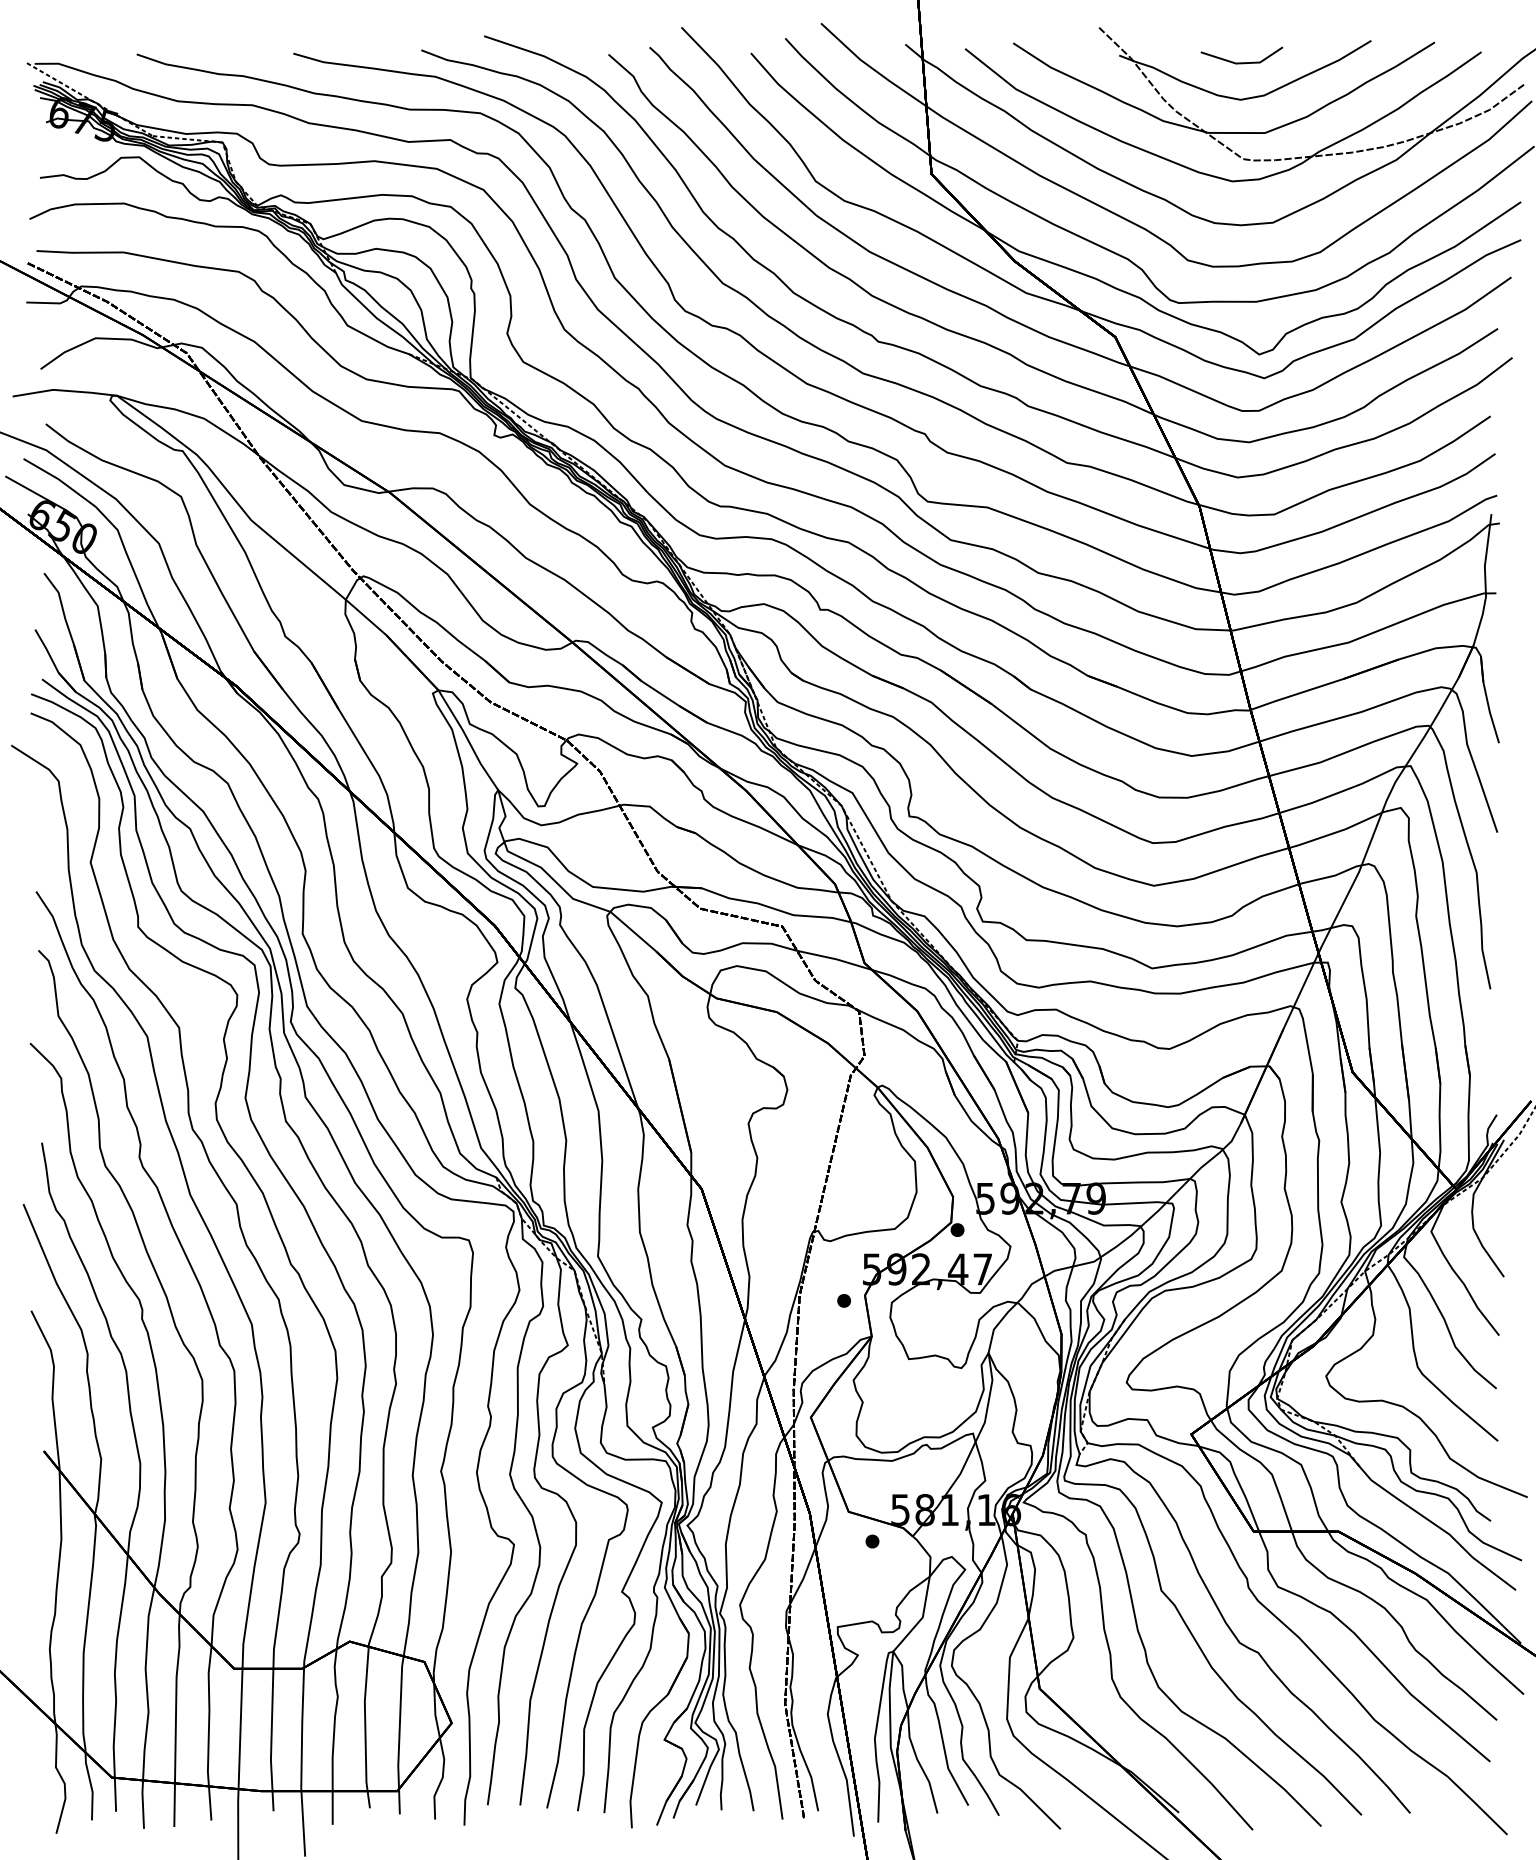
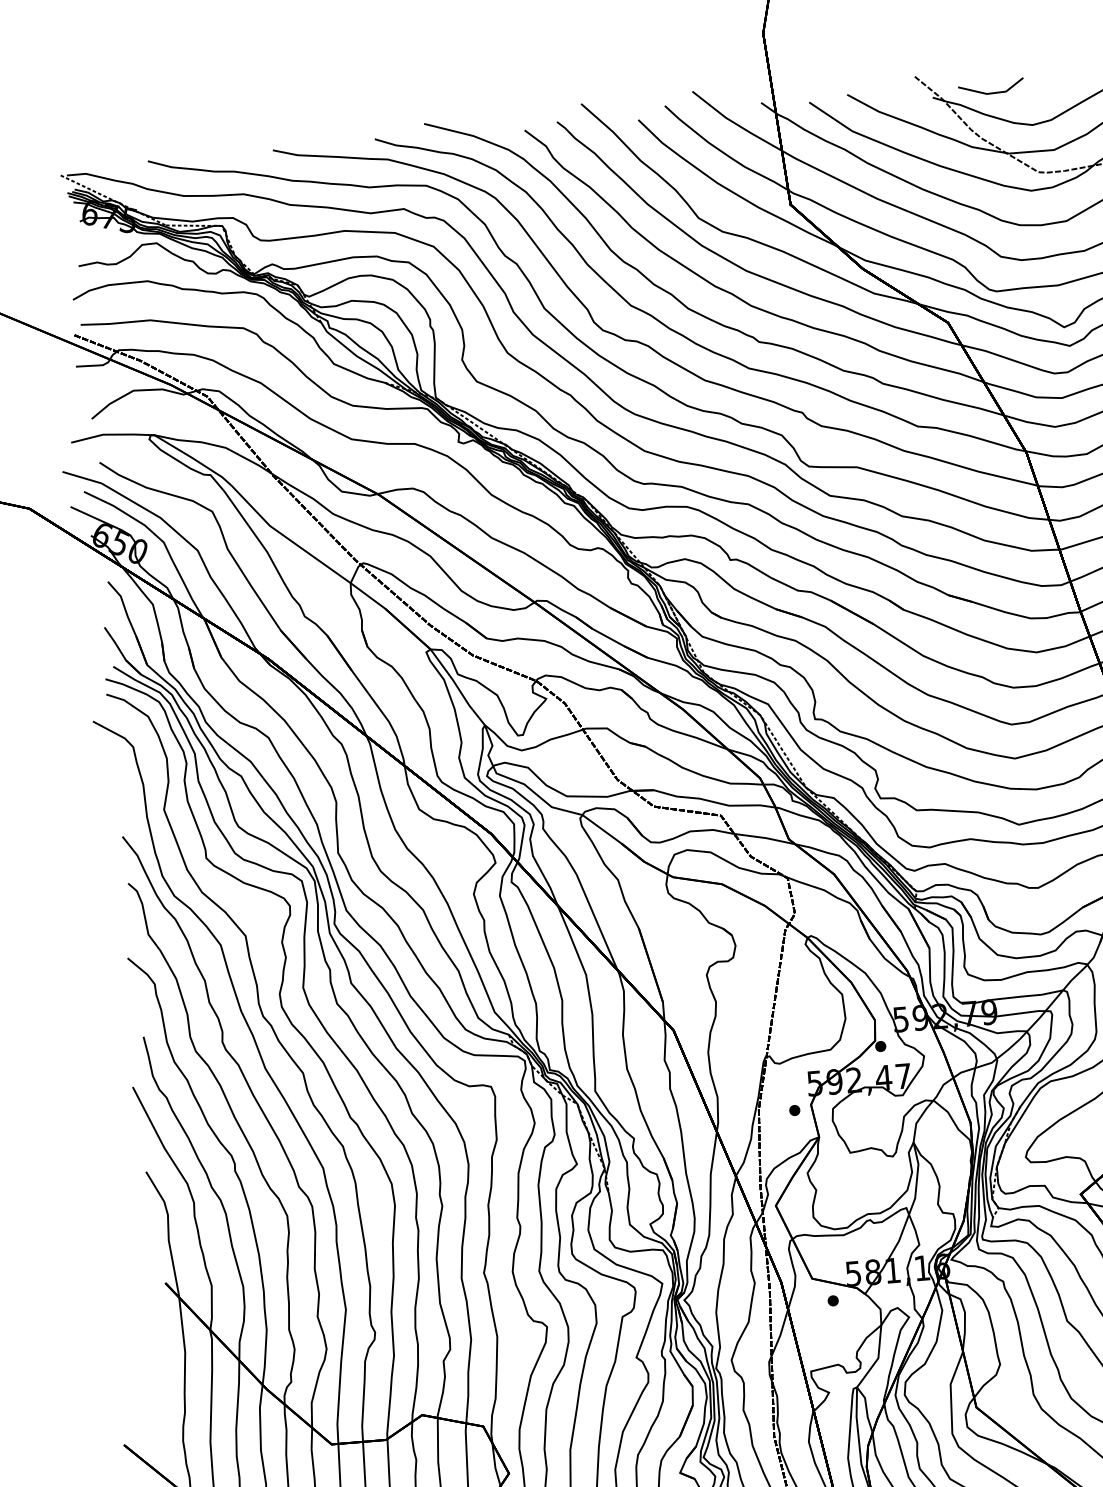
line: (1241, 62) -> (991, 92), moved

